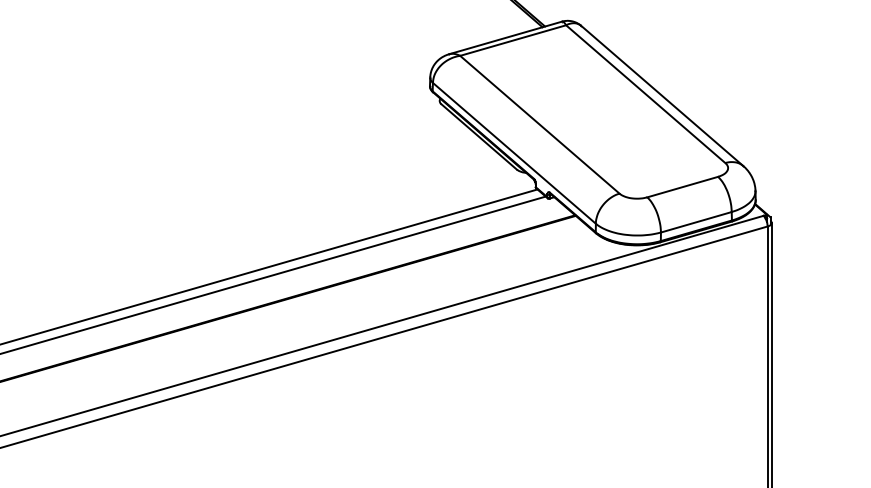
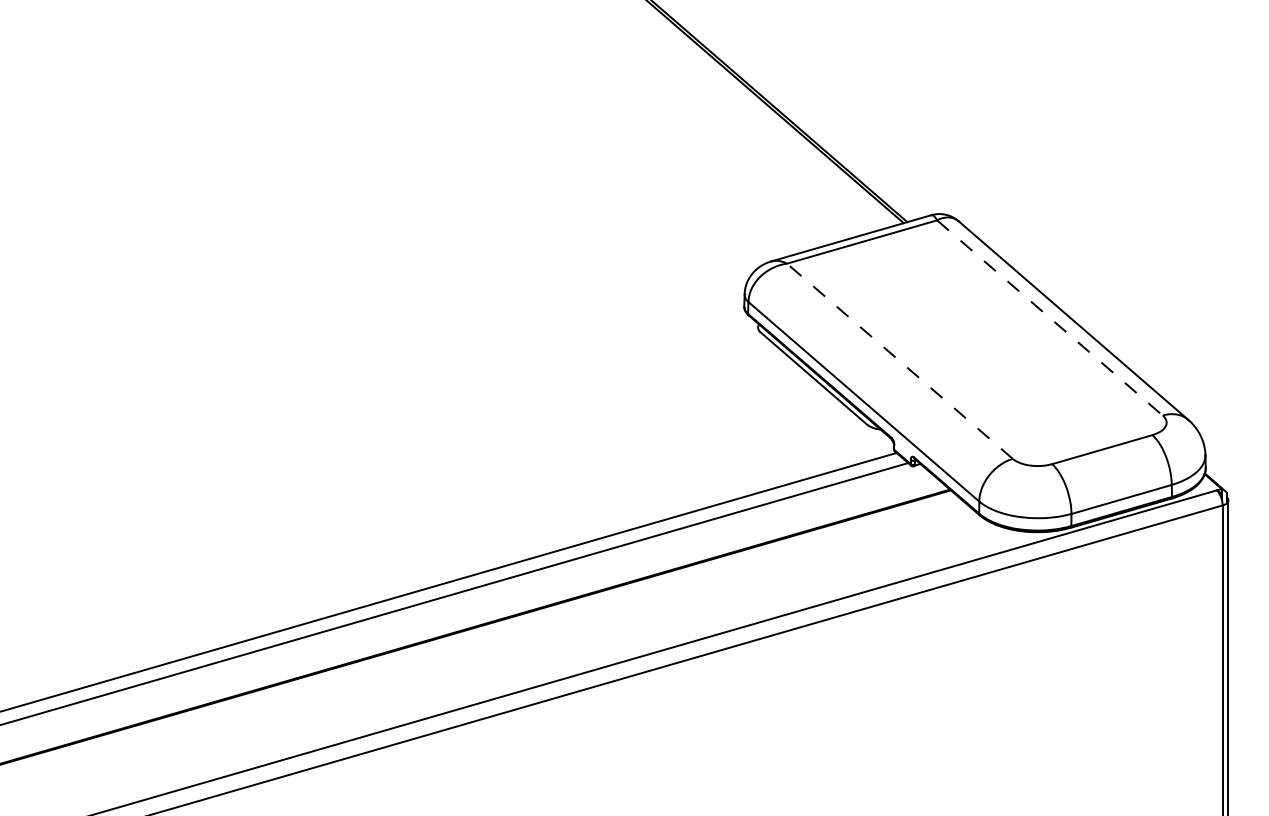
line: (646, 94) -> (1050, 318), solid -> dashed
line: (539, 124) -> (899, 360), solid -> dashed

